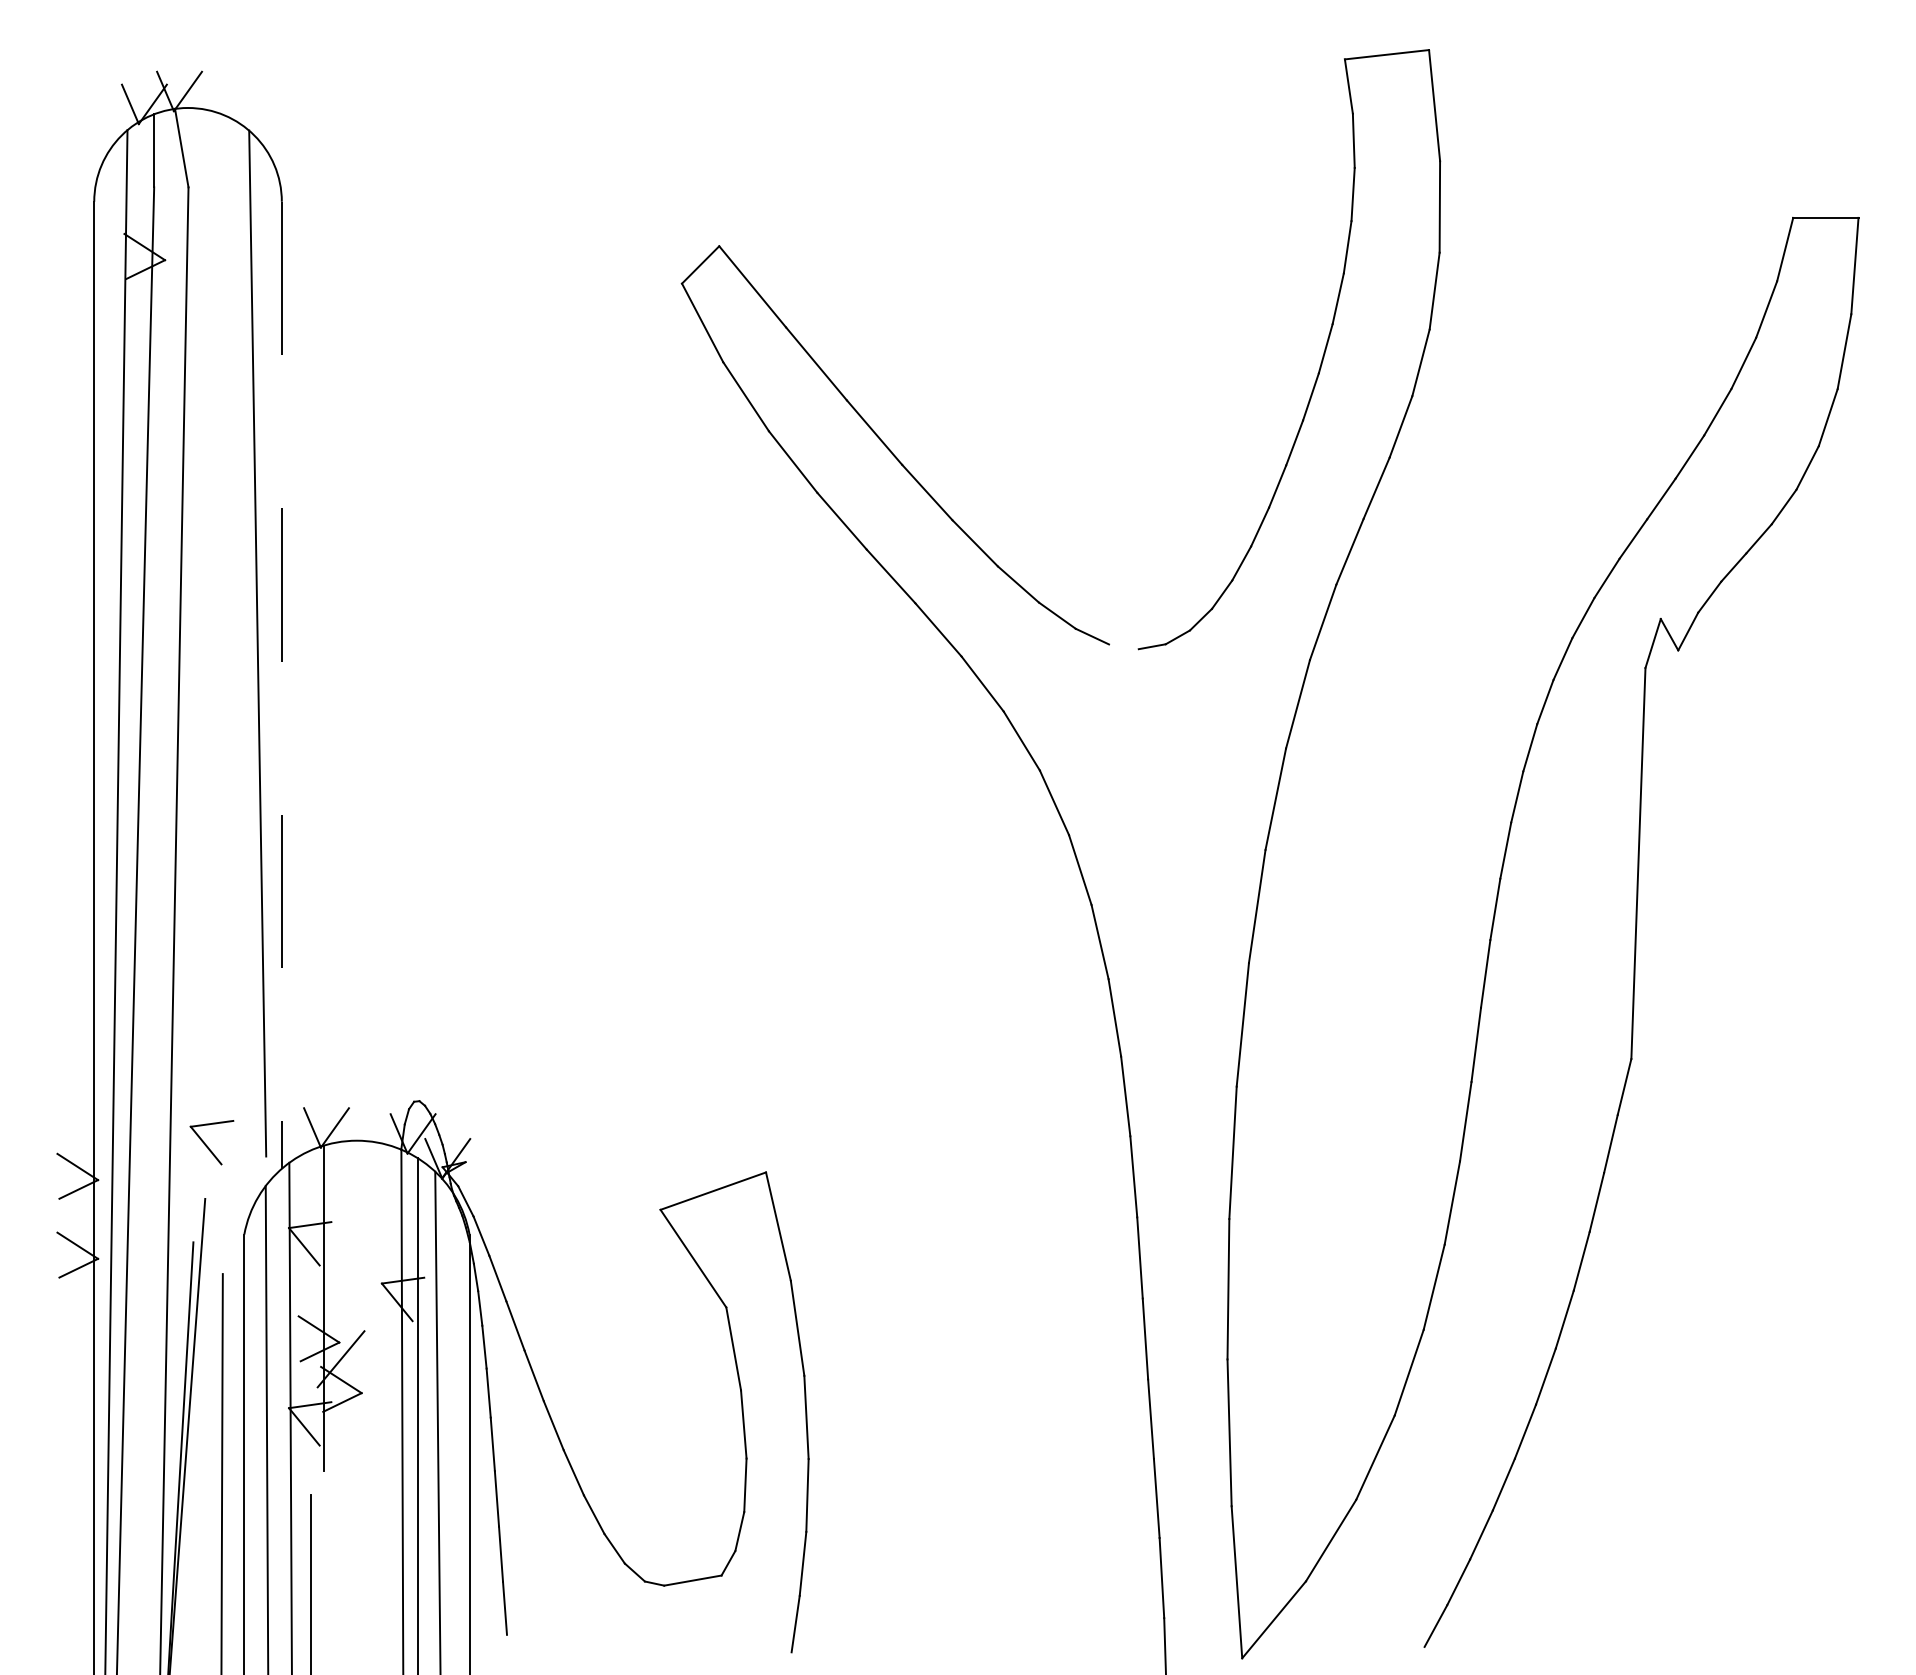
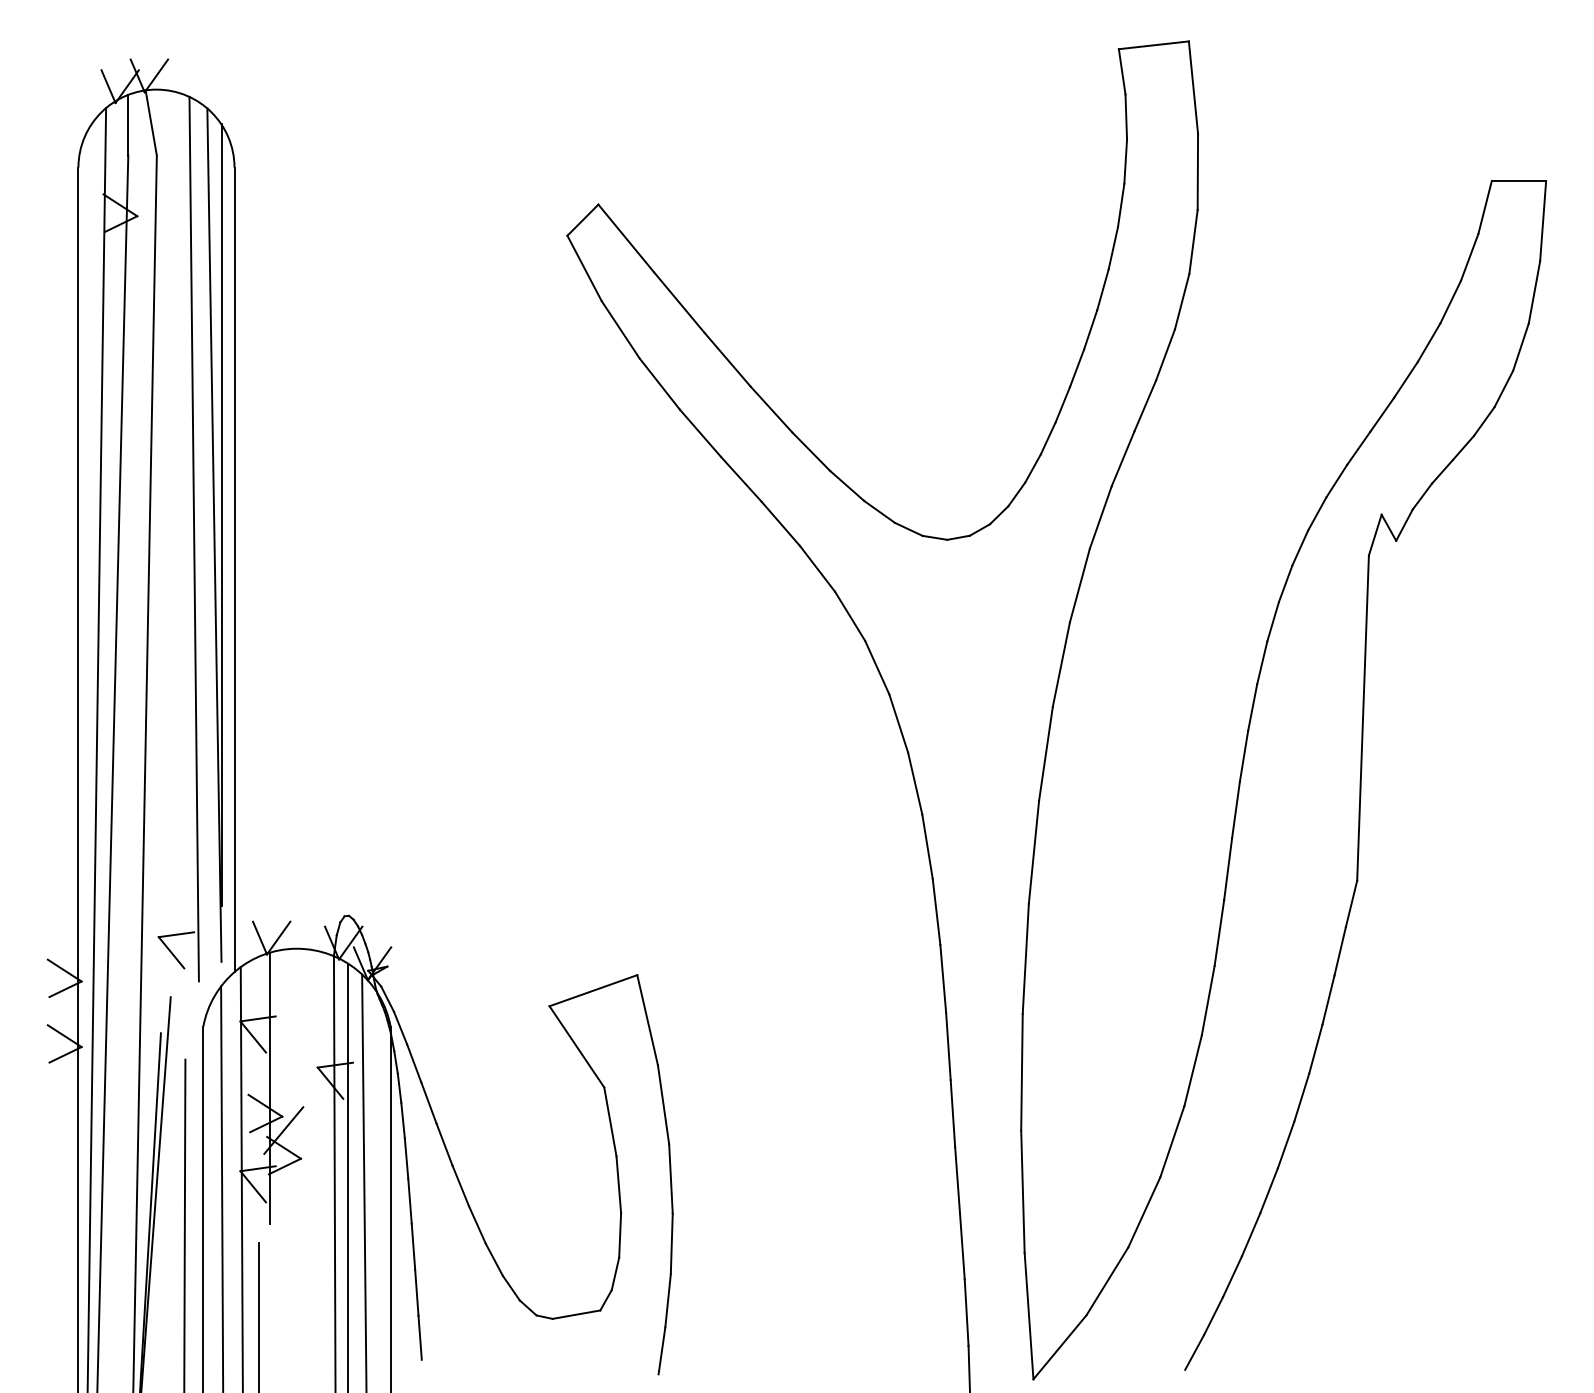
line: (266, 619) -> (221, 515), added
line: (1123, 646) -> (934, 537), added
line: (233, 647) -> (194, 538), added
line: (281, 685) -> (234, 570), dashed -> solid

